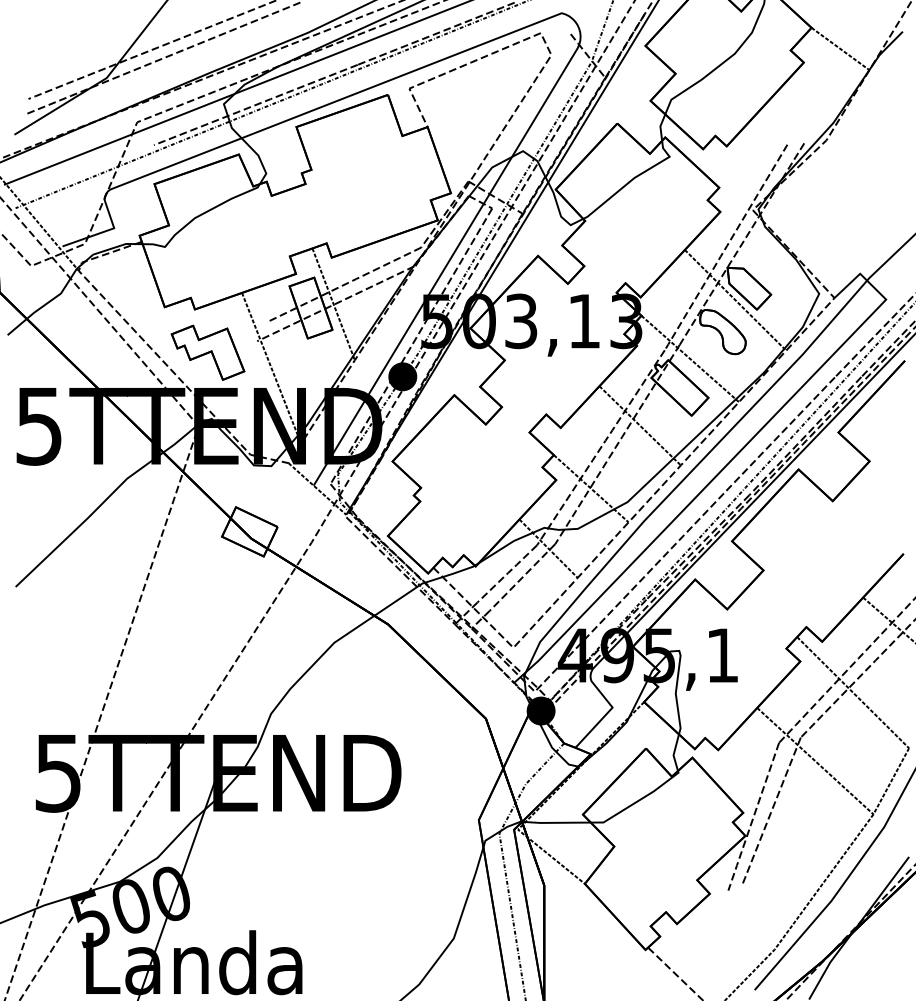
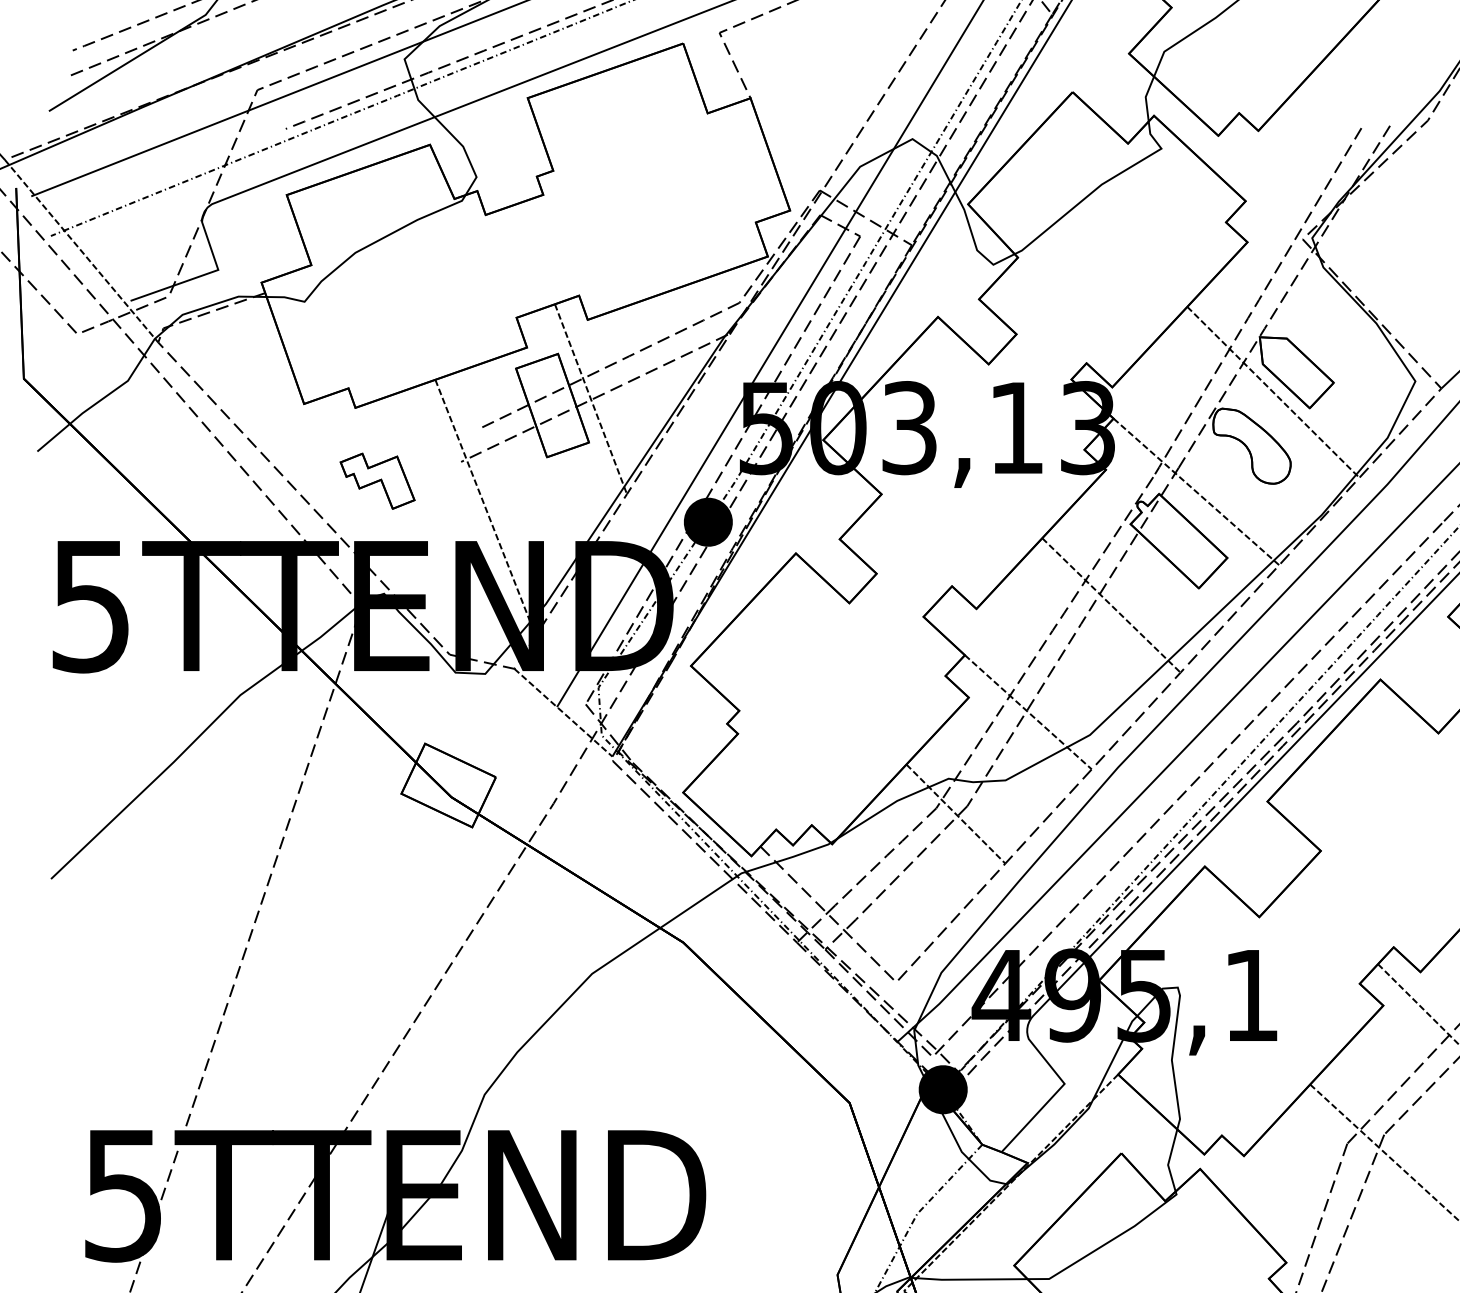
part: (207, 352) -> (376, 480), size x0.6

